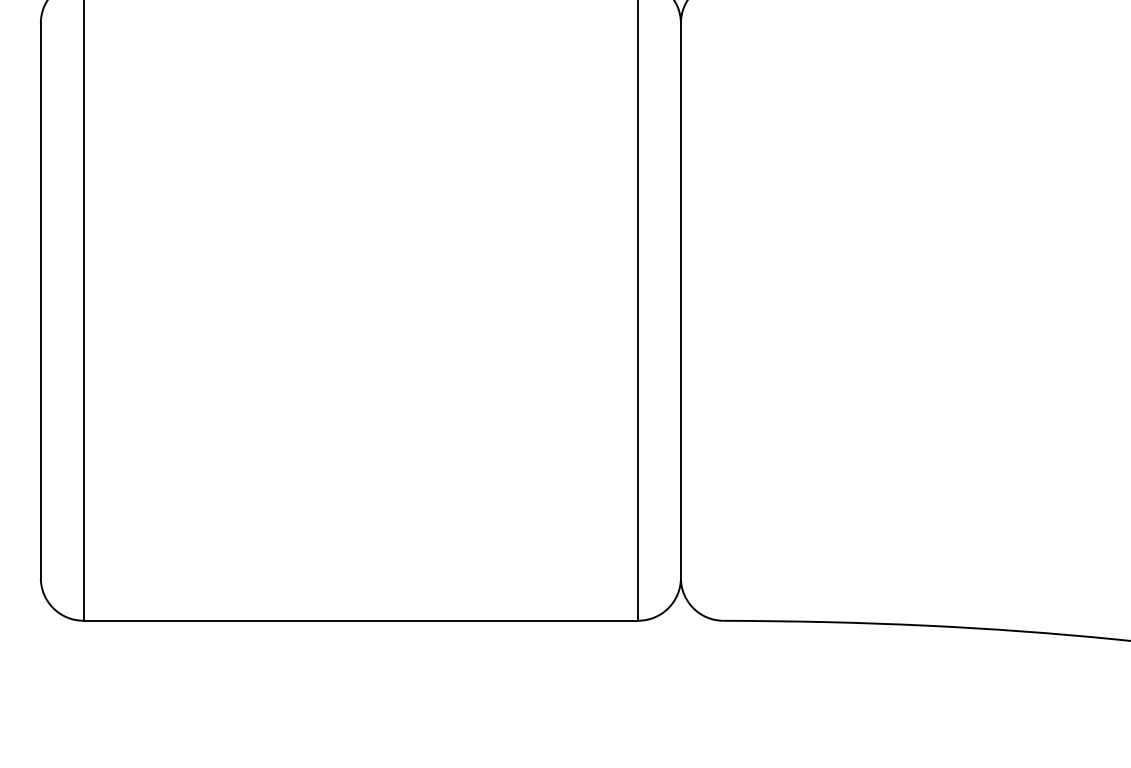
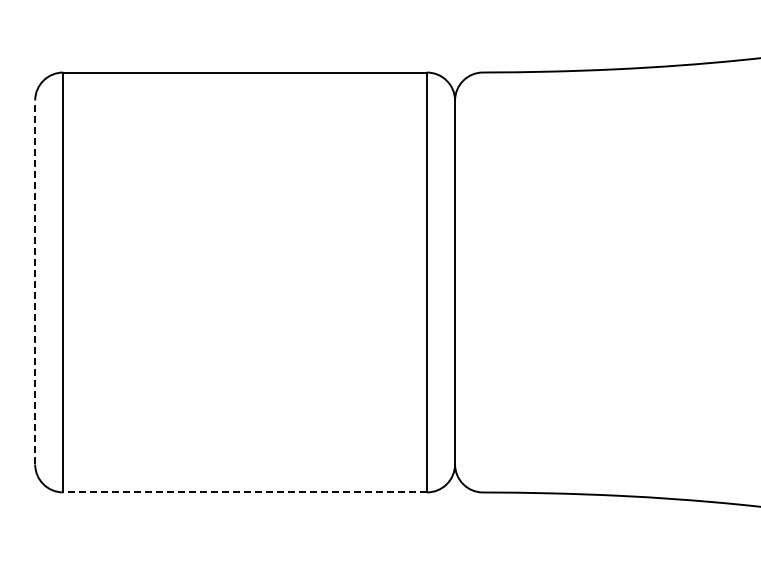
line: (41, 300) -> (35, 282), solid -> dashed
line: (361, 620) -> (245, 492), solid -> dashed

